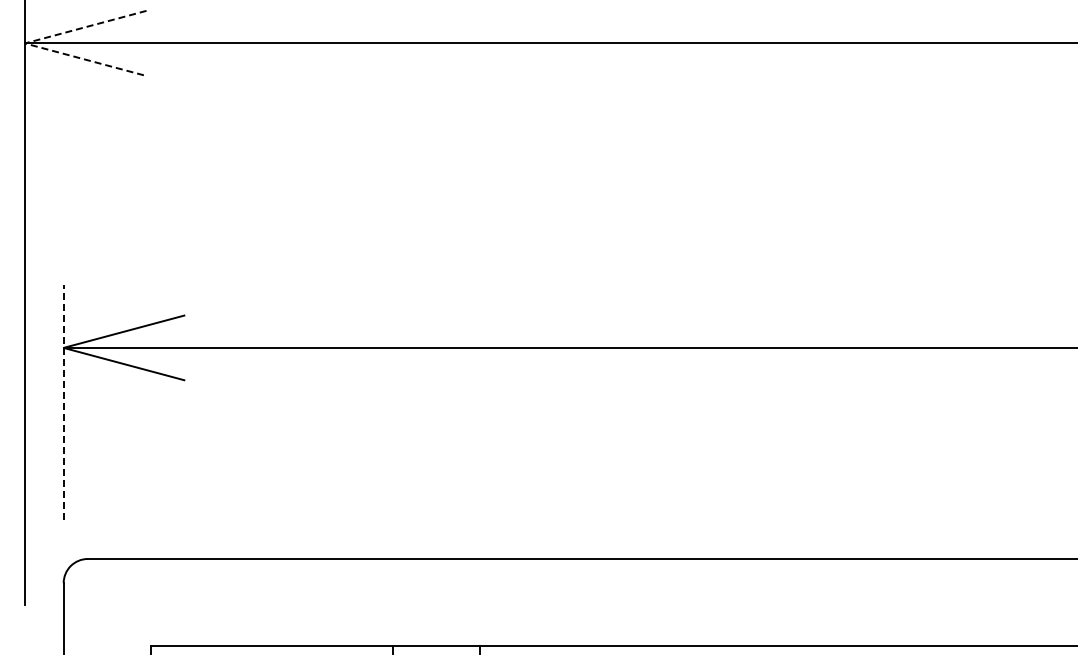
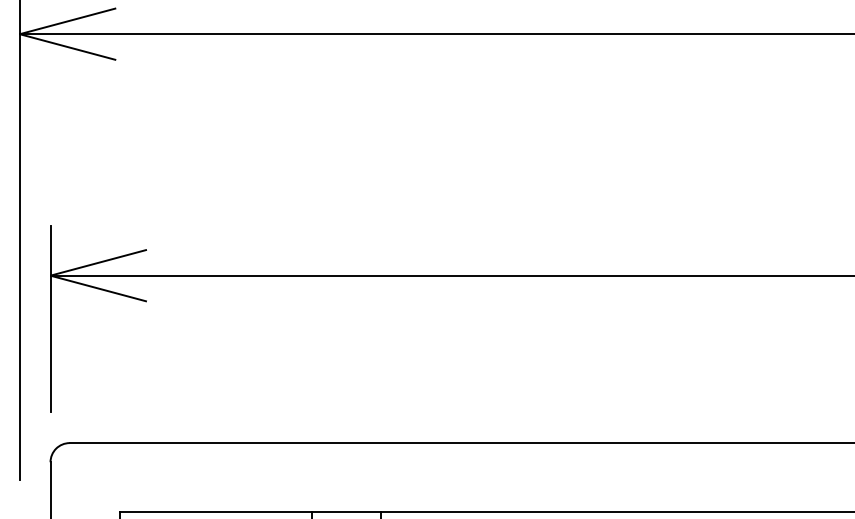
line: (24, 43) -> (19, 34), dashed -> solid
line: (63, 402) -> (50, 318), dashed -> solid

